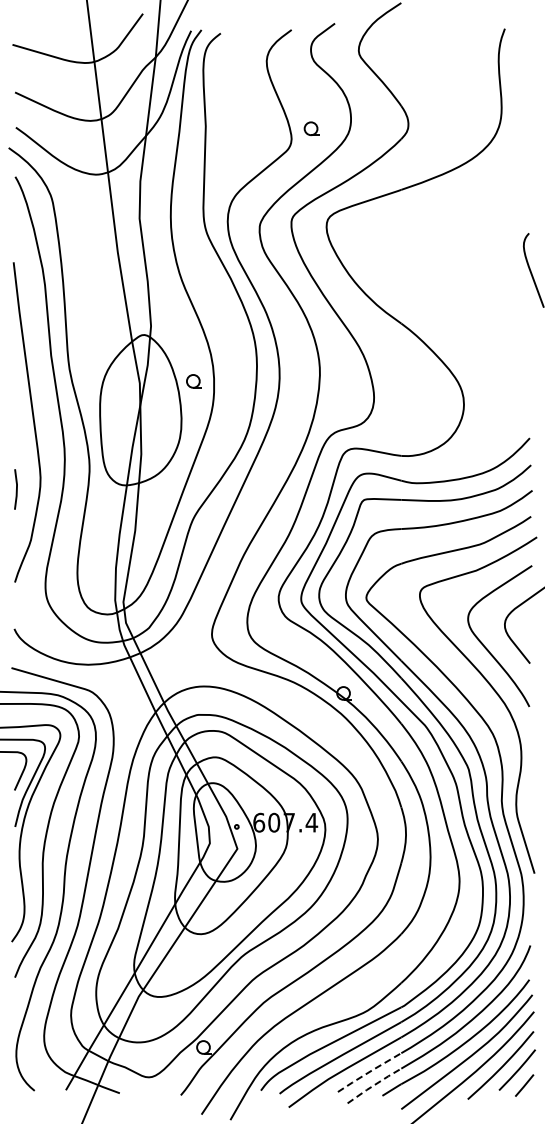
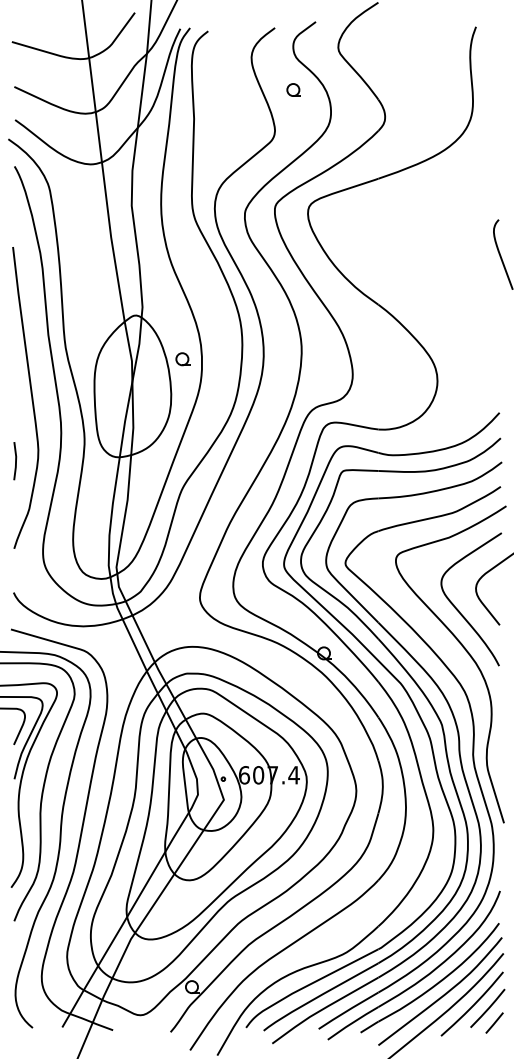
part: (311, 128) -> (293, 89), moved
line: (369, 1072) -> (348, 1010), dashed -> solid
line: (374, 1085) -> (353, 1022), dashed -> solid

